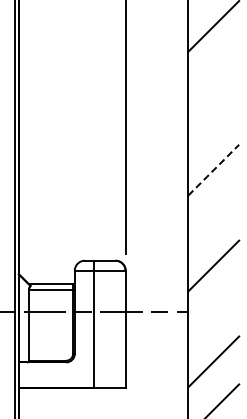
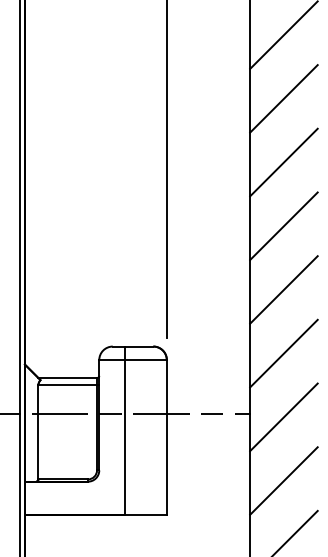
line: (213, 73) -> (283, 97), added
line: (213, 121) -> (283, 161), added
line: (213, 170) -> (283, 226), dashed -> solid
line: (213, 217) -> (283, 289), added
line: (213, 313) -> (283, 416), added

